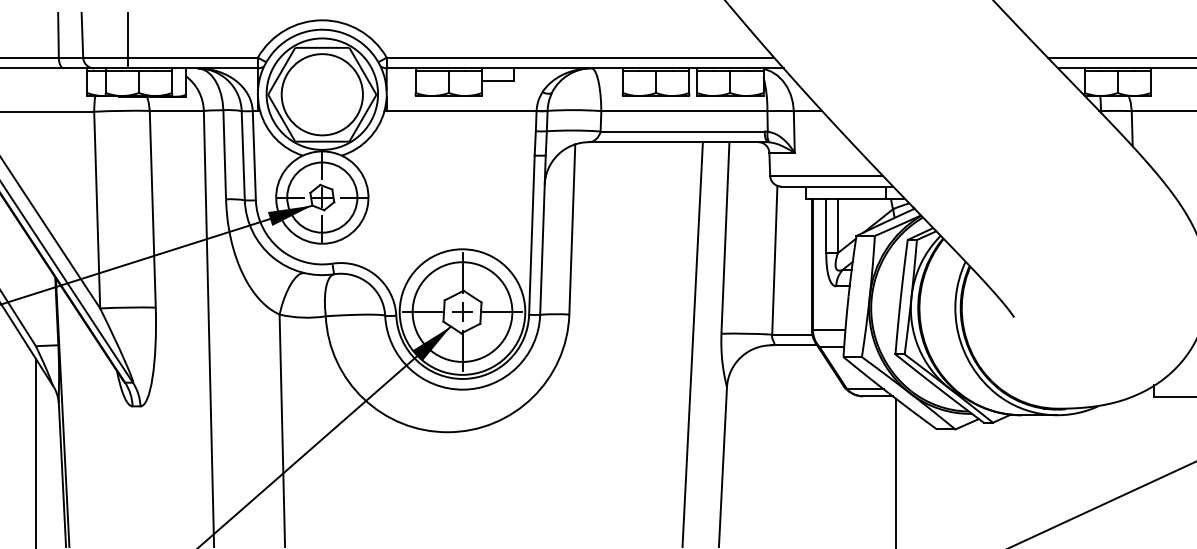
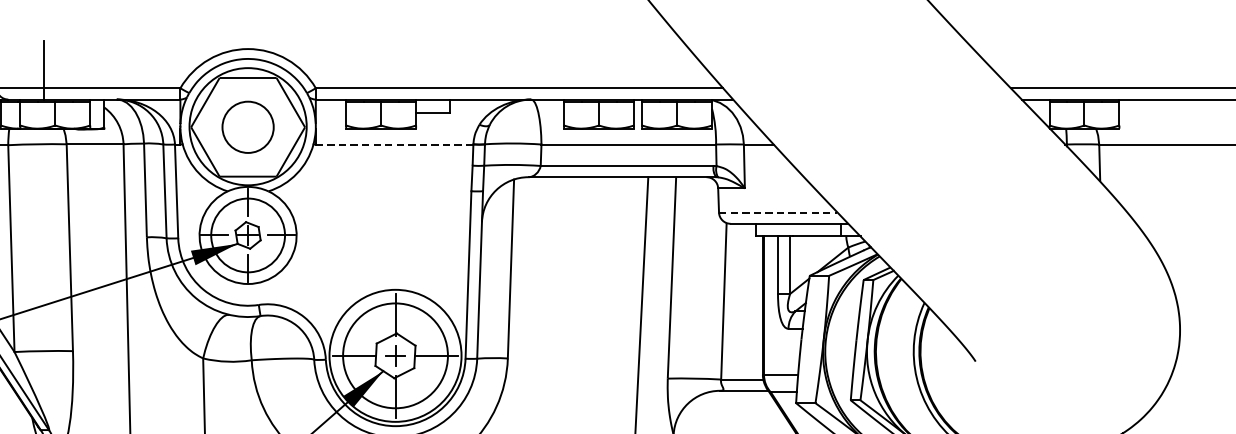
circle: (321, 94) -> (247, 127), size x0.6
line: (461, 111) -> (394, 144), solid -> dashed
line: (826, 175) -> (778, 212), solid -> dashed

